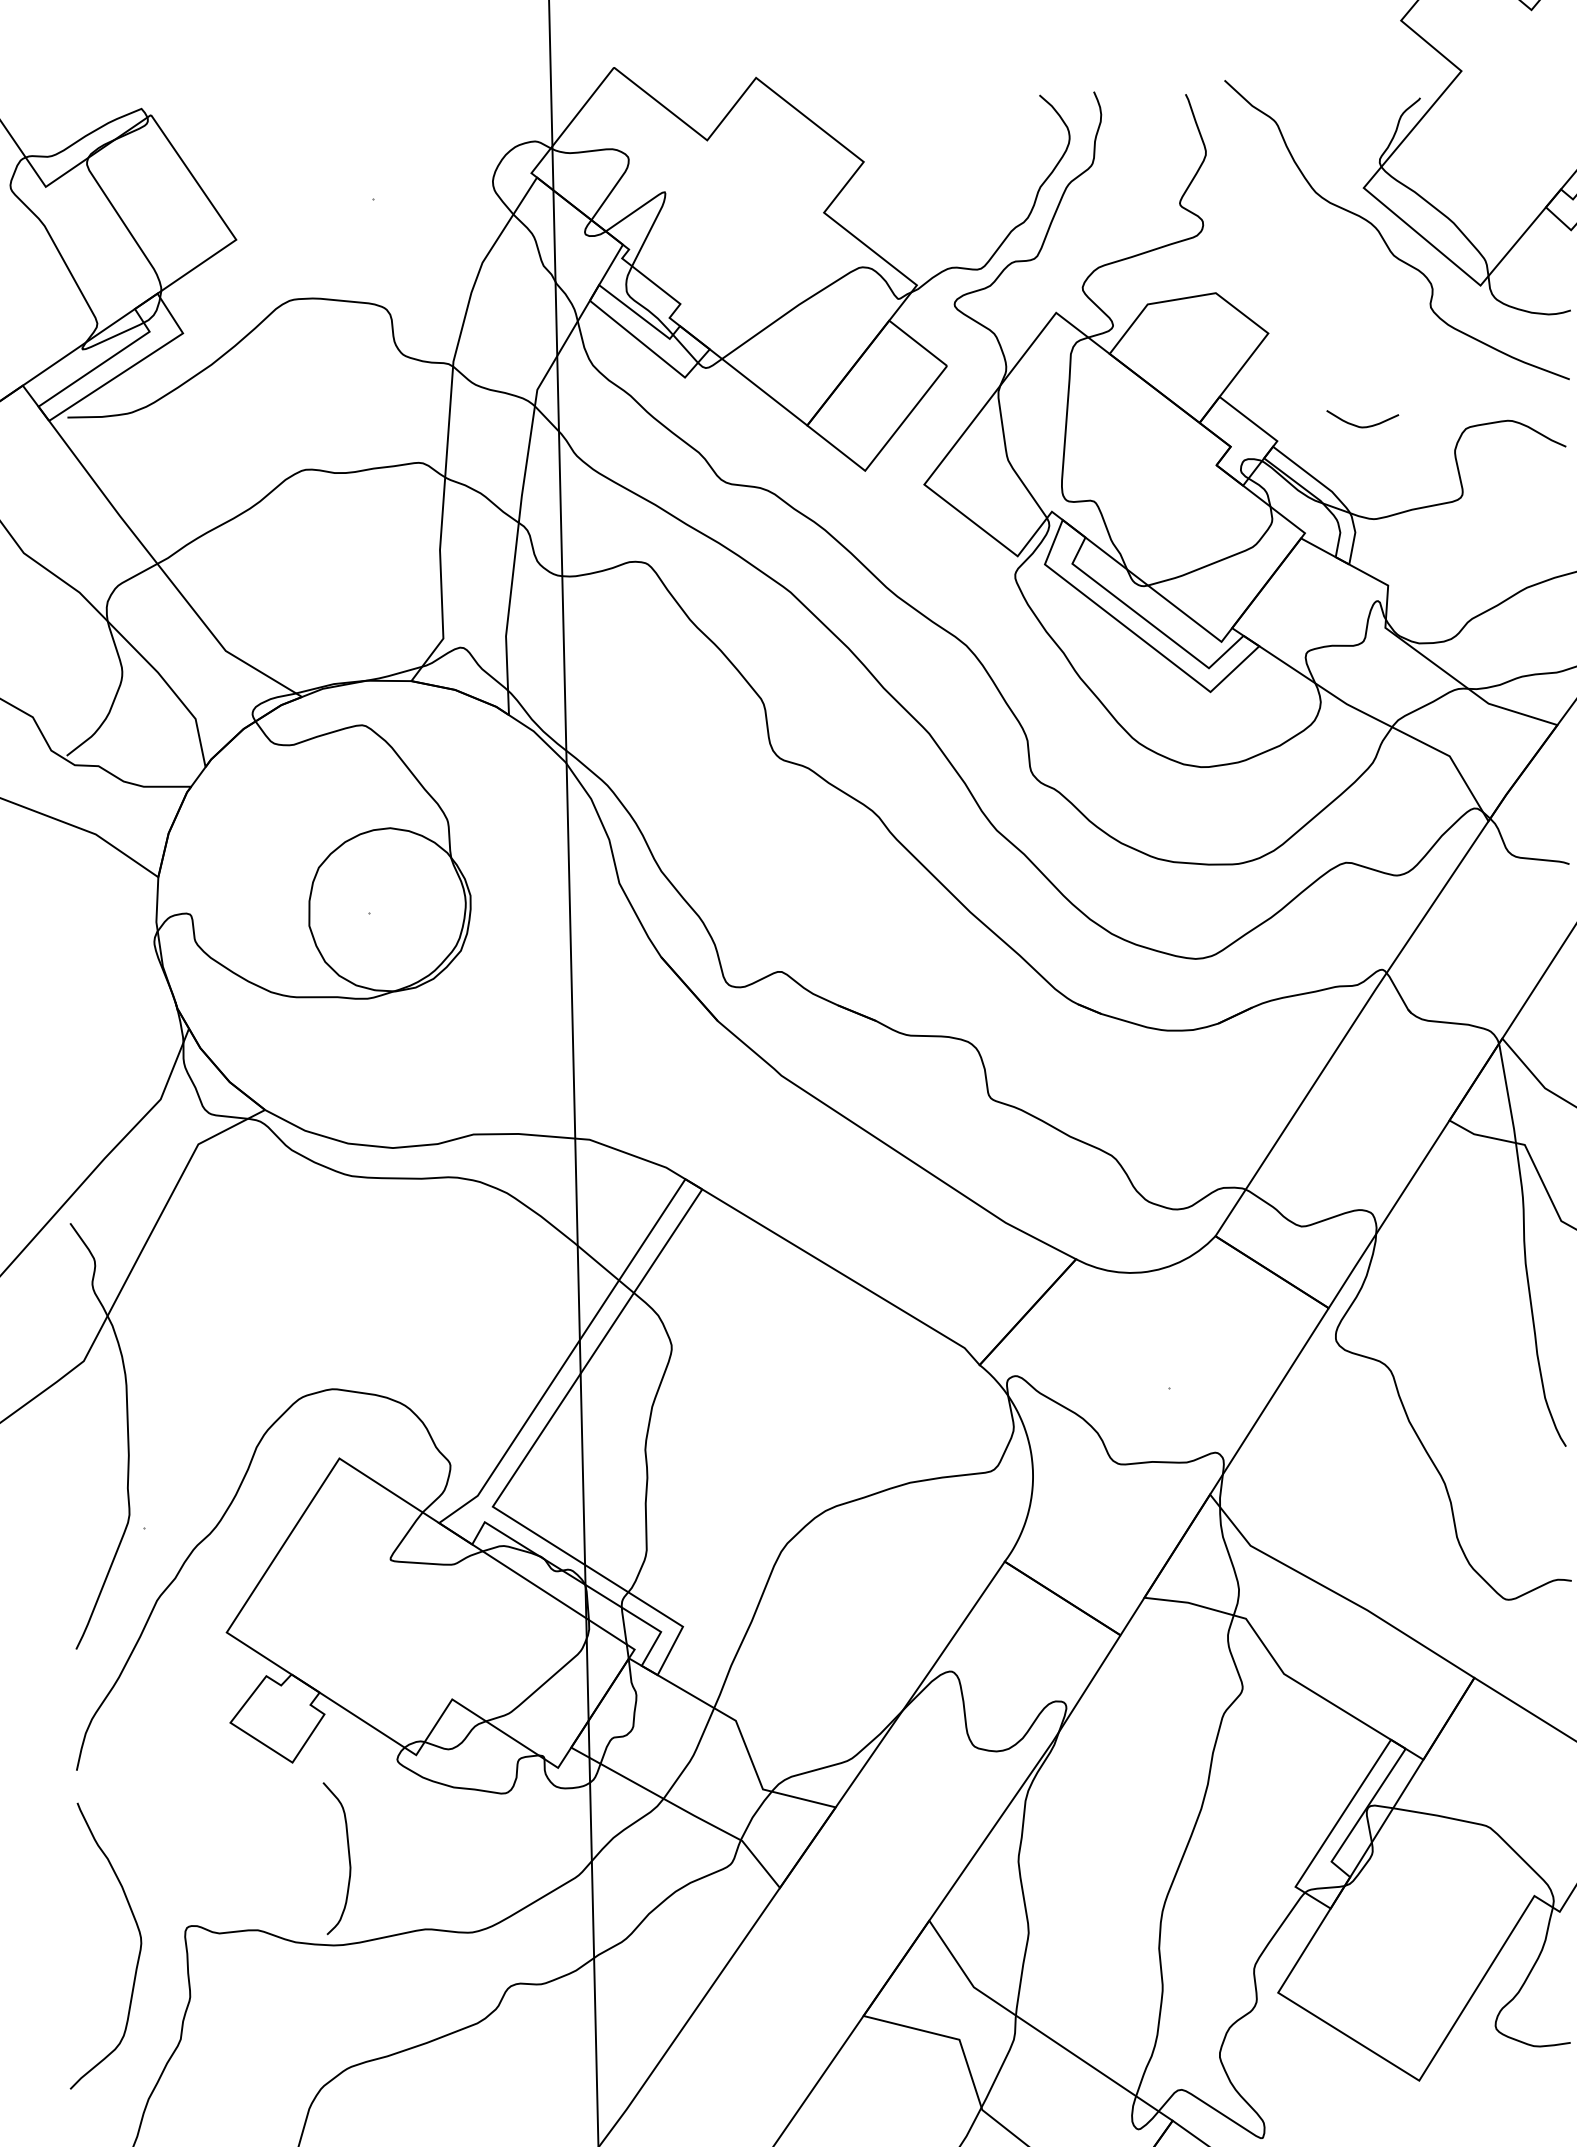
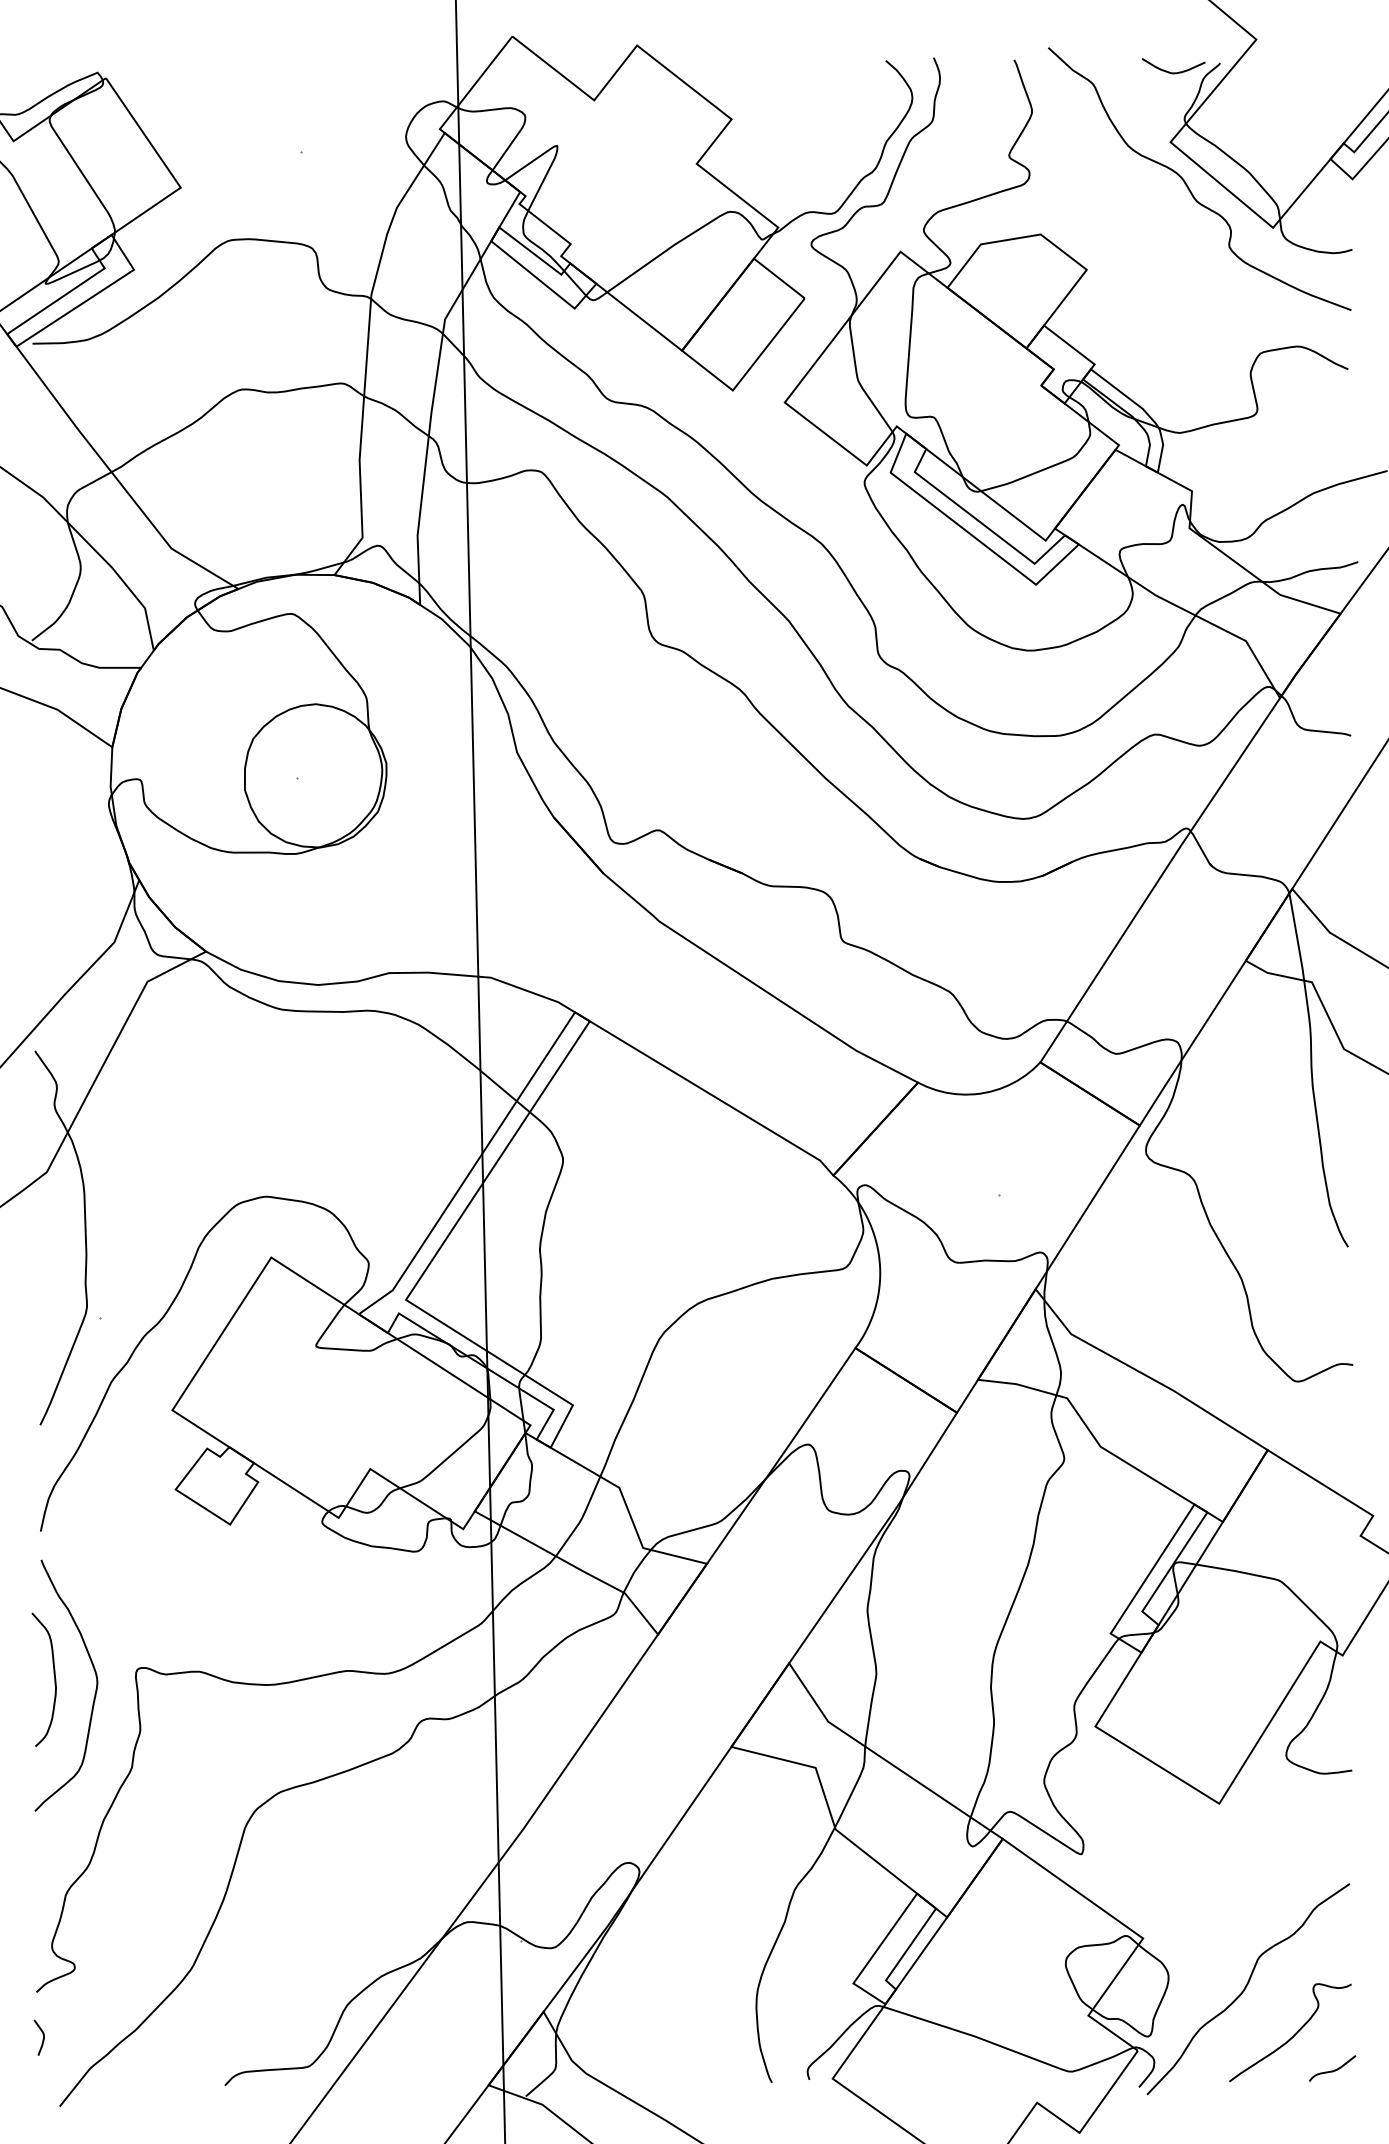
curve: (1362, 426) -> (1173, 72), moved
curve: (348, 1858) -> (54, 1679), moved

